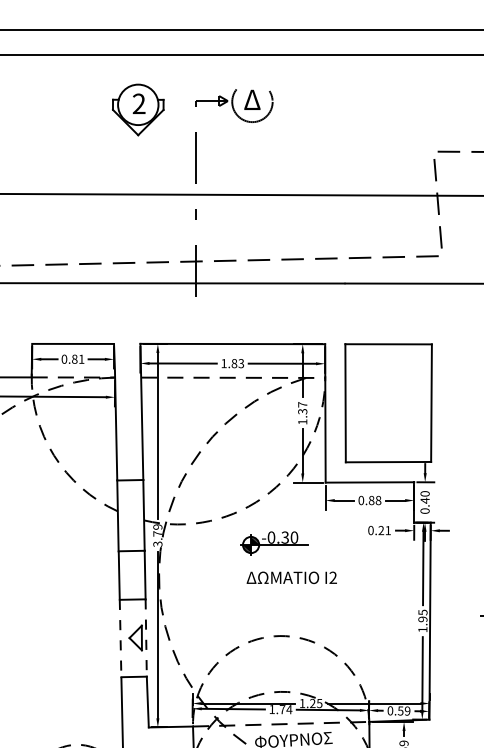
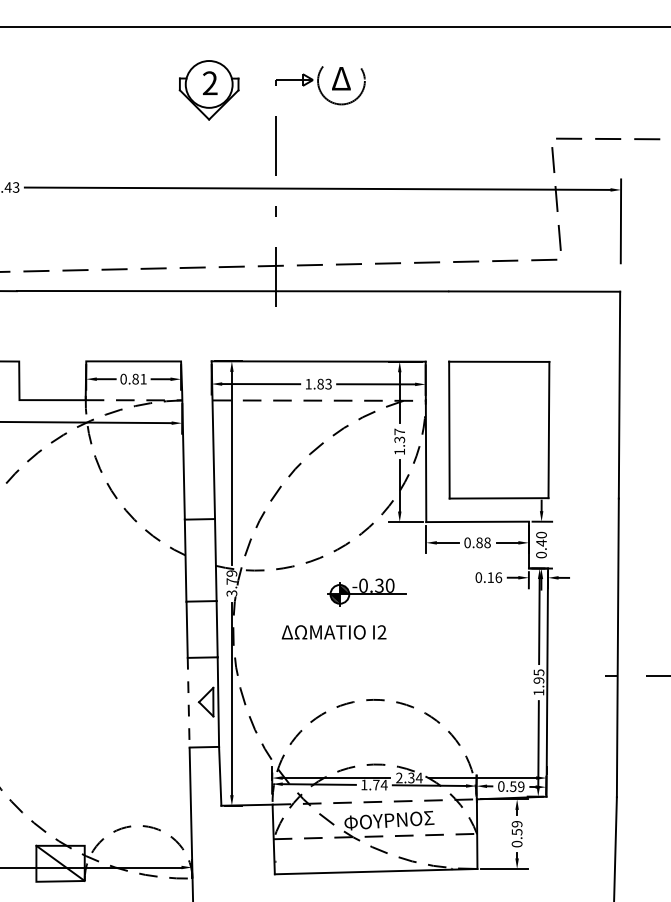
text: (384, 530) -> (494, 577), 0.21 -> 0.16
text: (291, 577) -> (333, 632), moved
line: (146, 638) -> (218, 702), dashed -> solid
text: (311, 703) -> (409, 777), 1.25 -> 2.34

